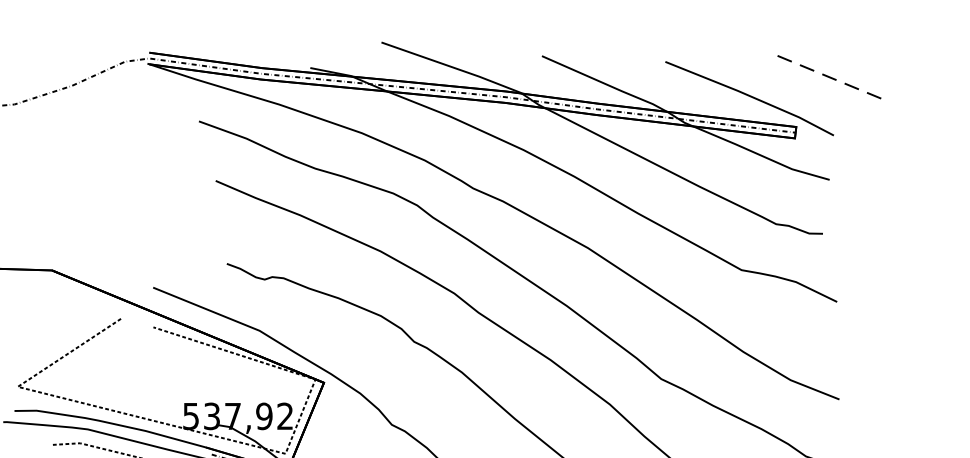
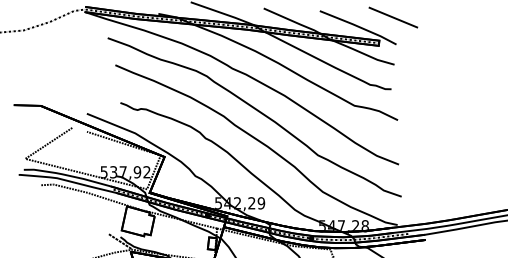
line: (827, 76) -> (393, 17), dashed -> solid

